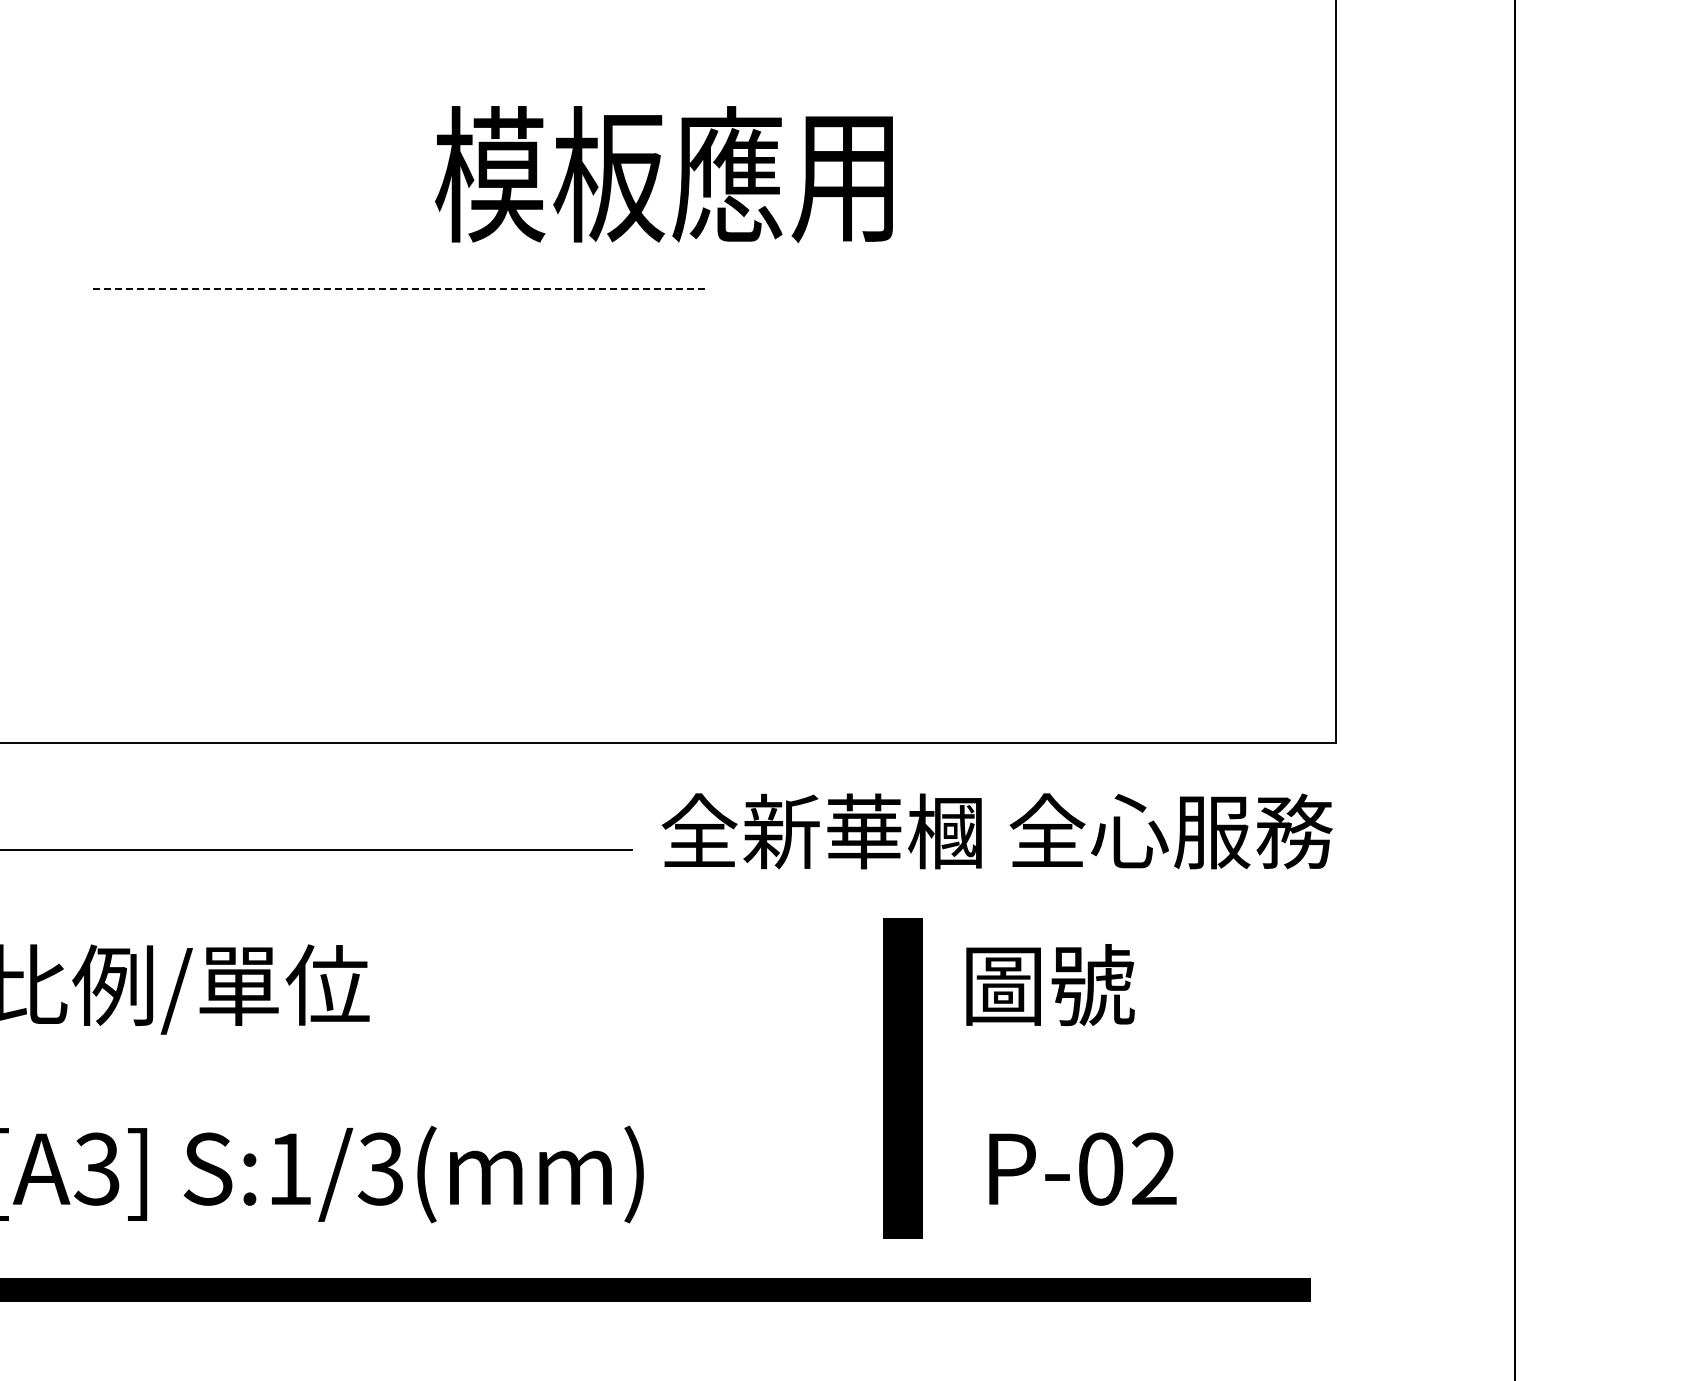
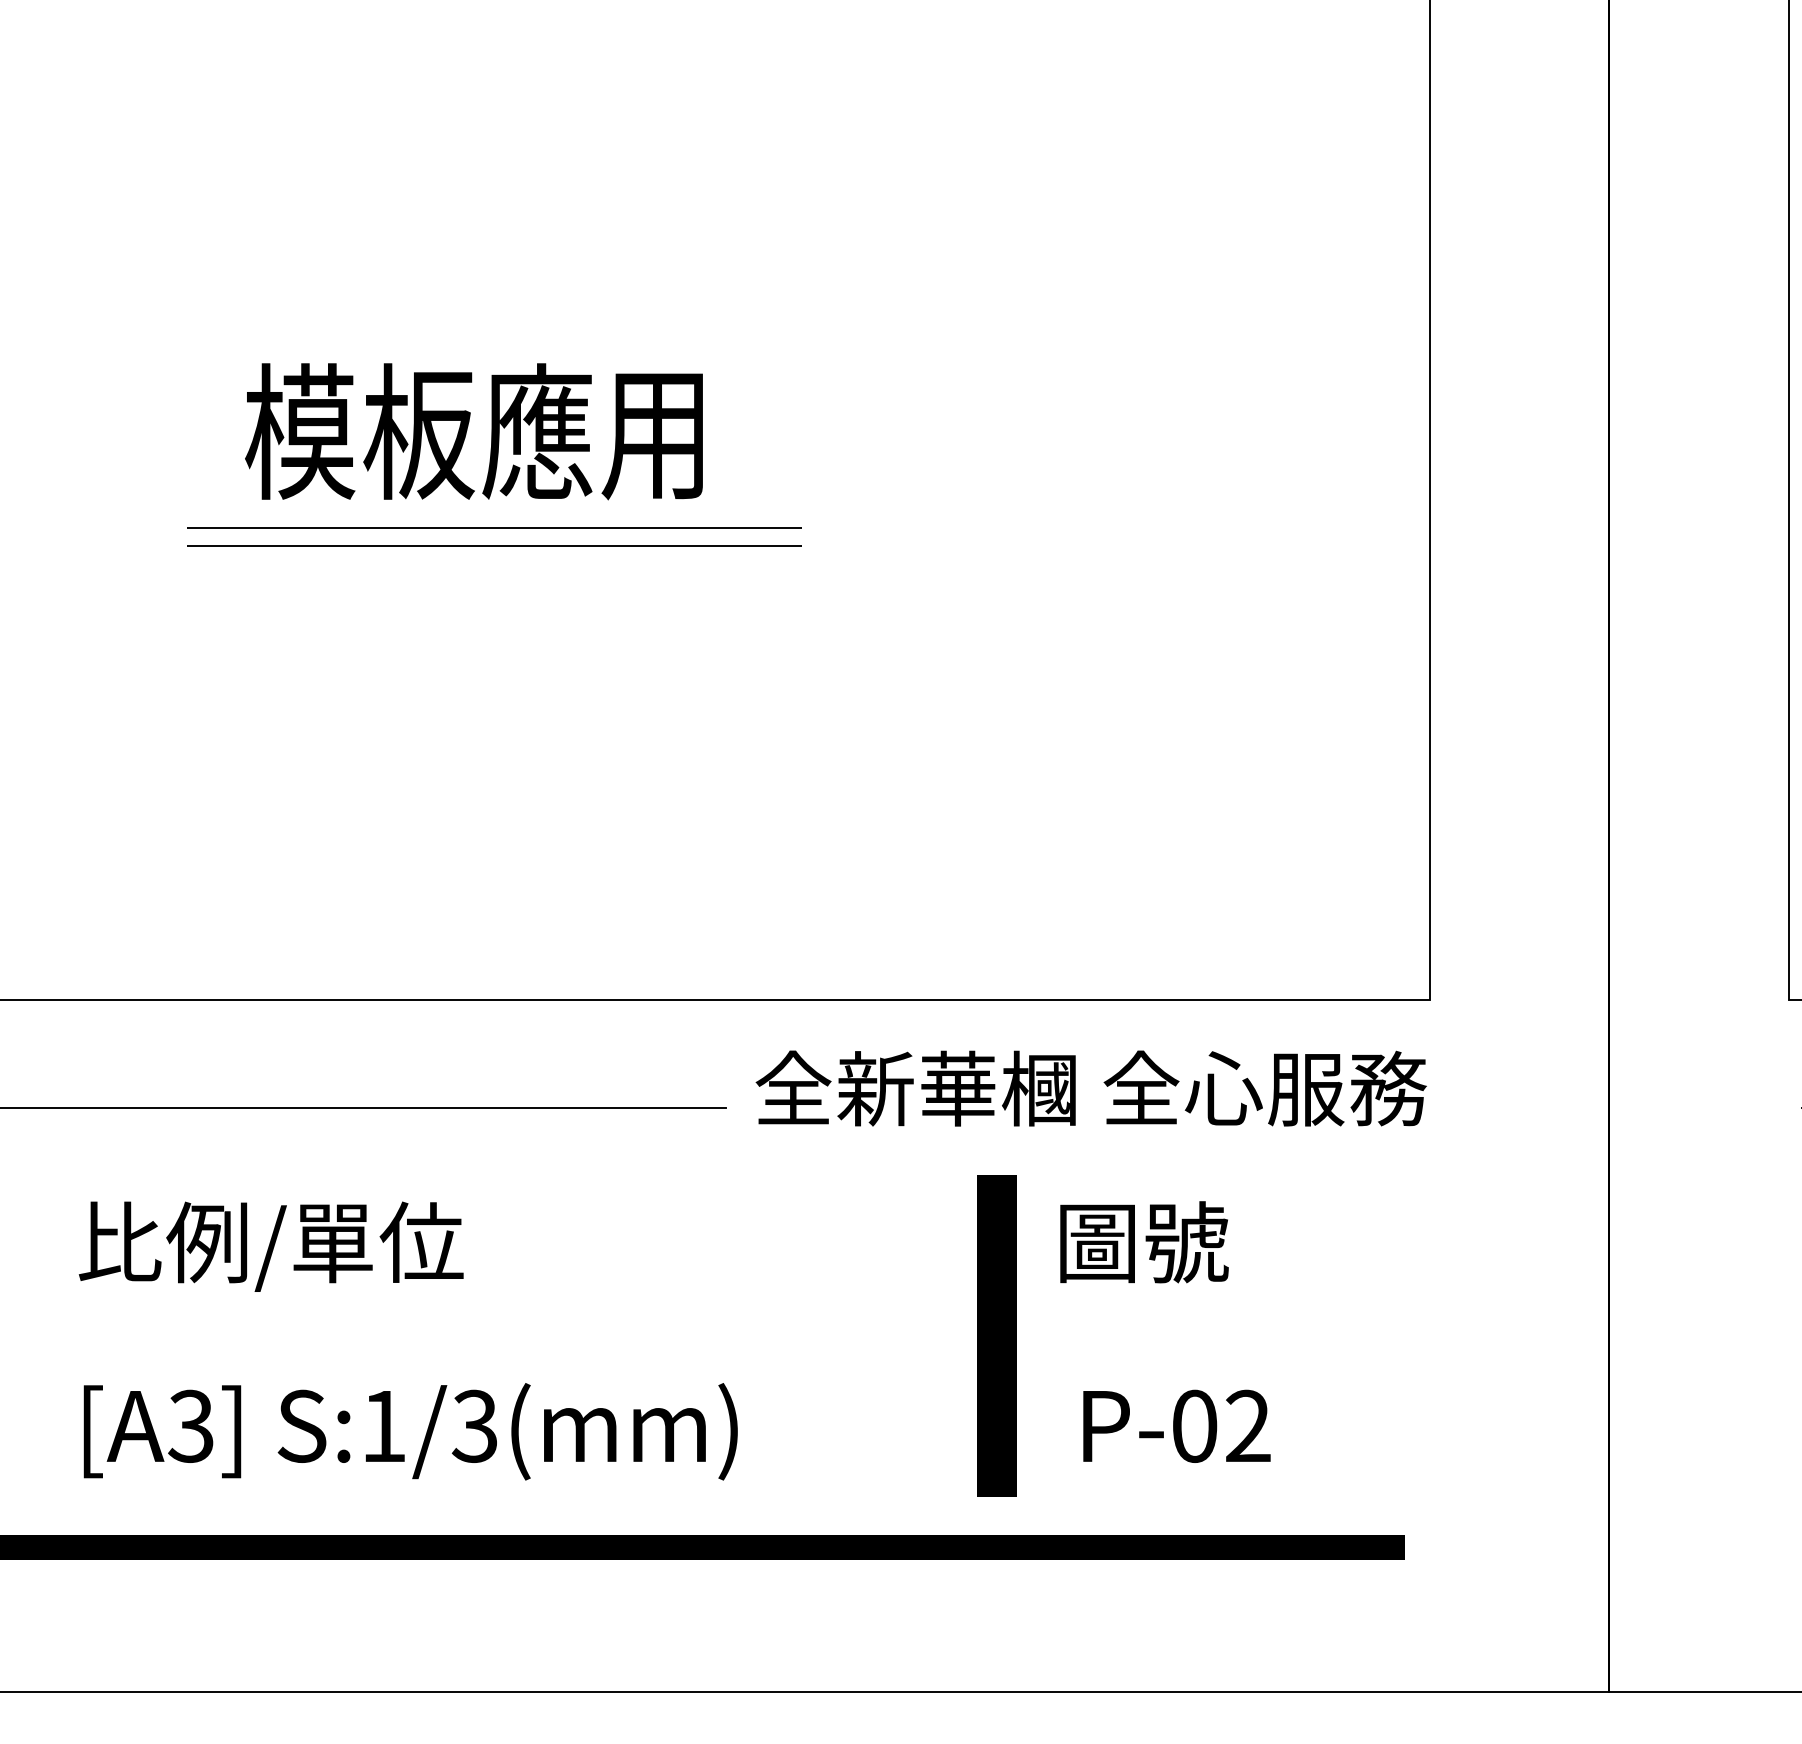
text: (663, 174) -> (473, 431), moved
line: (400, 270) -> (494, 527), added
line: (400, 289) -> (494, 546), dashed -> solid

